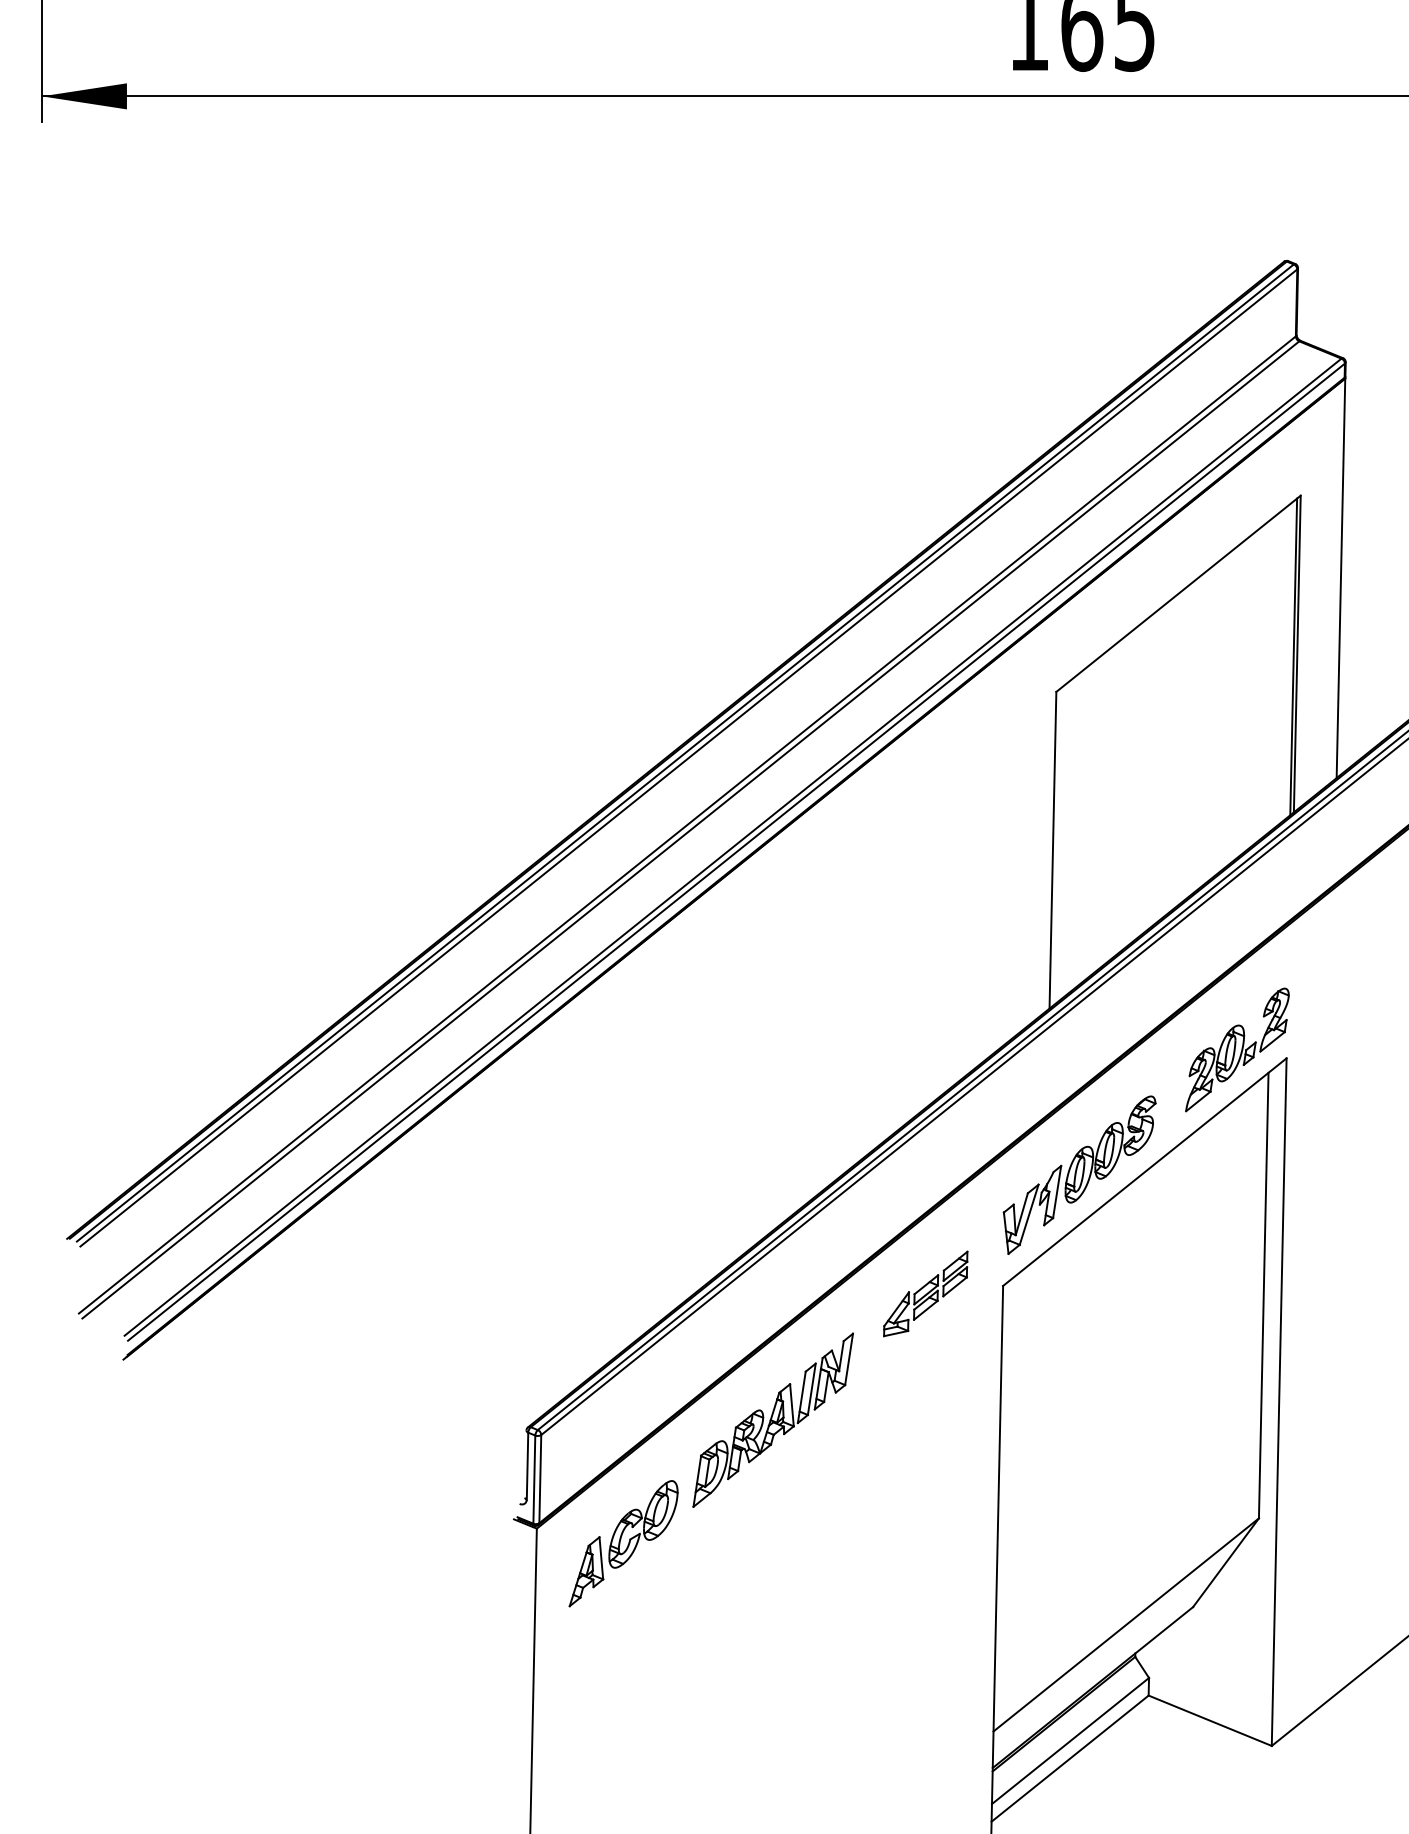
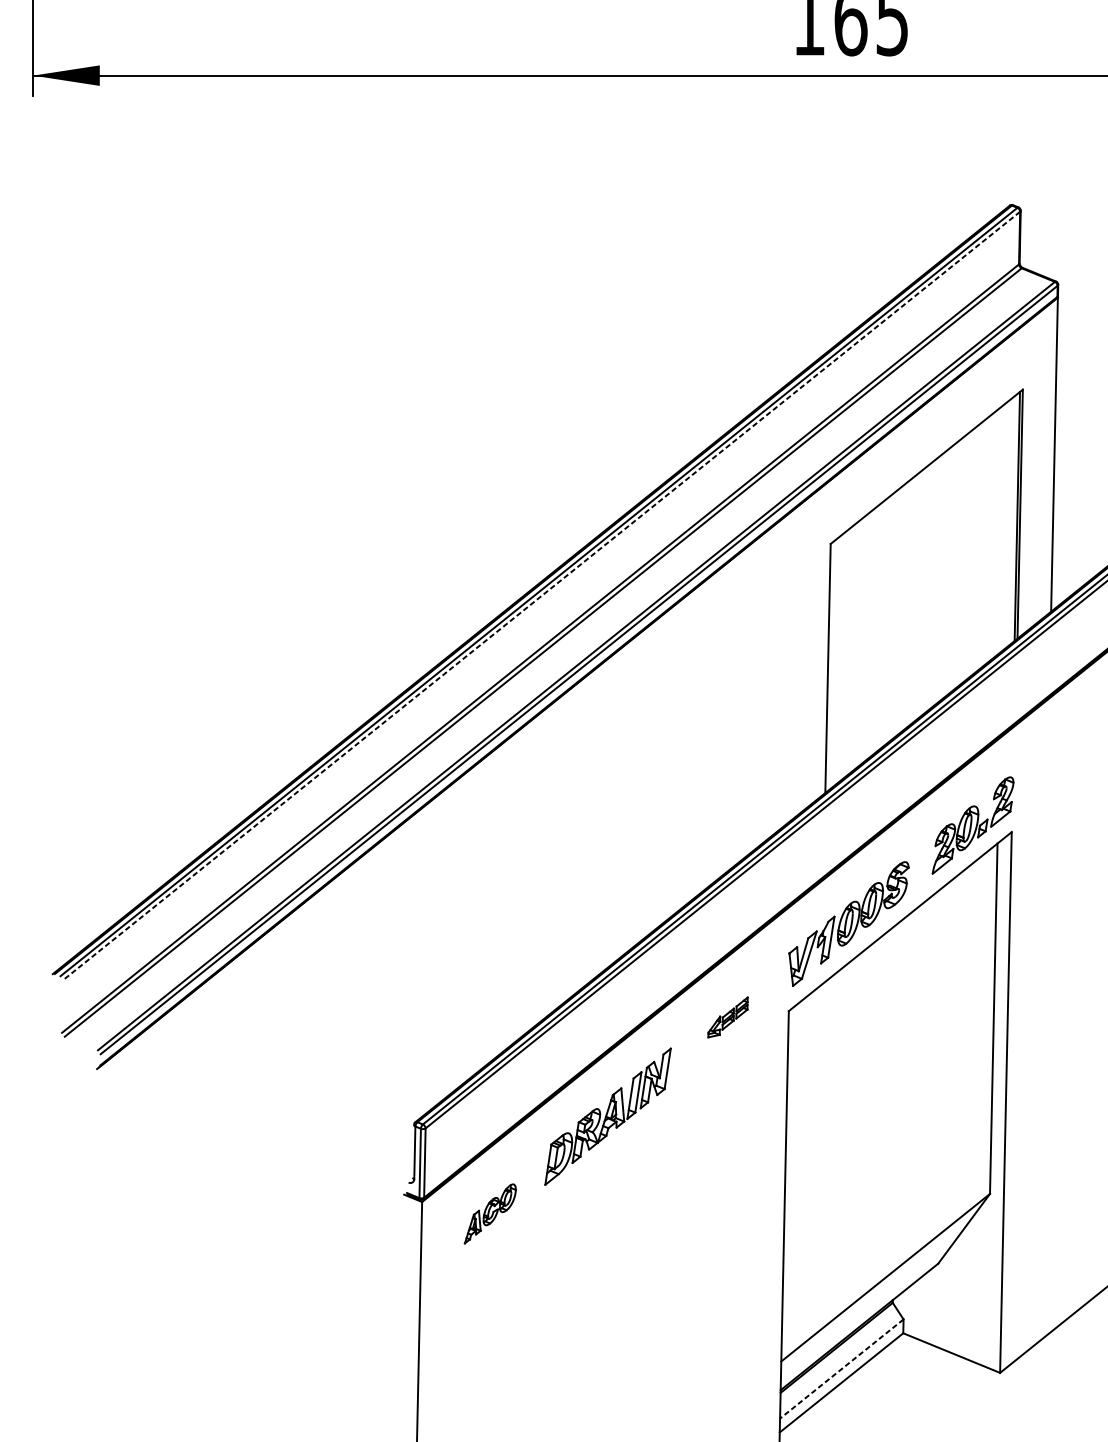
line: (688, 758) -> (541, 596), solid -> dashed
part: (925, 1293) -> (727, 1017), size x0.6
part: (623, 1543) -> (490, 1213), size x0.6
line: (1070, 1741) -> (841, 1369), solid -> dashed

